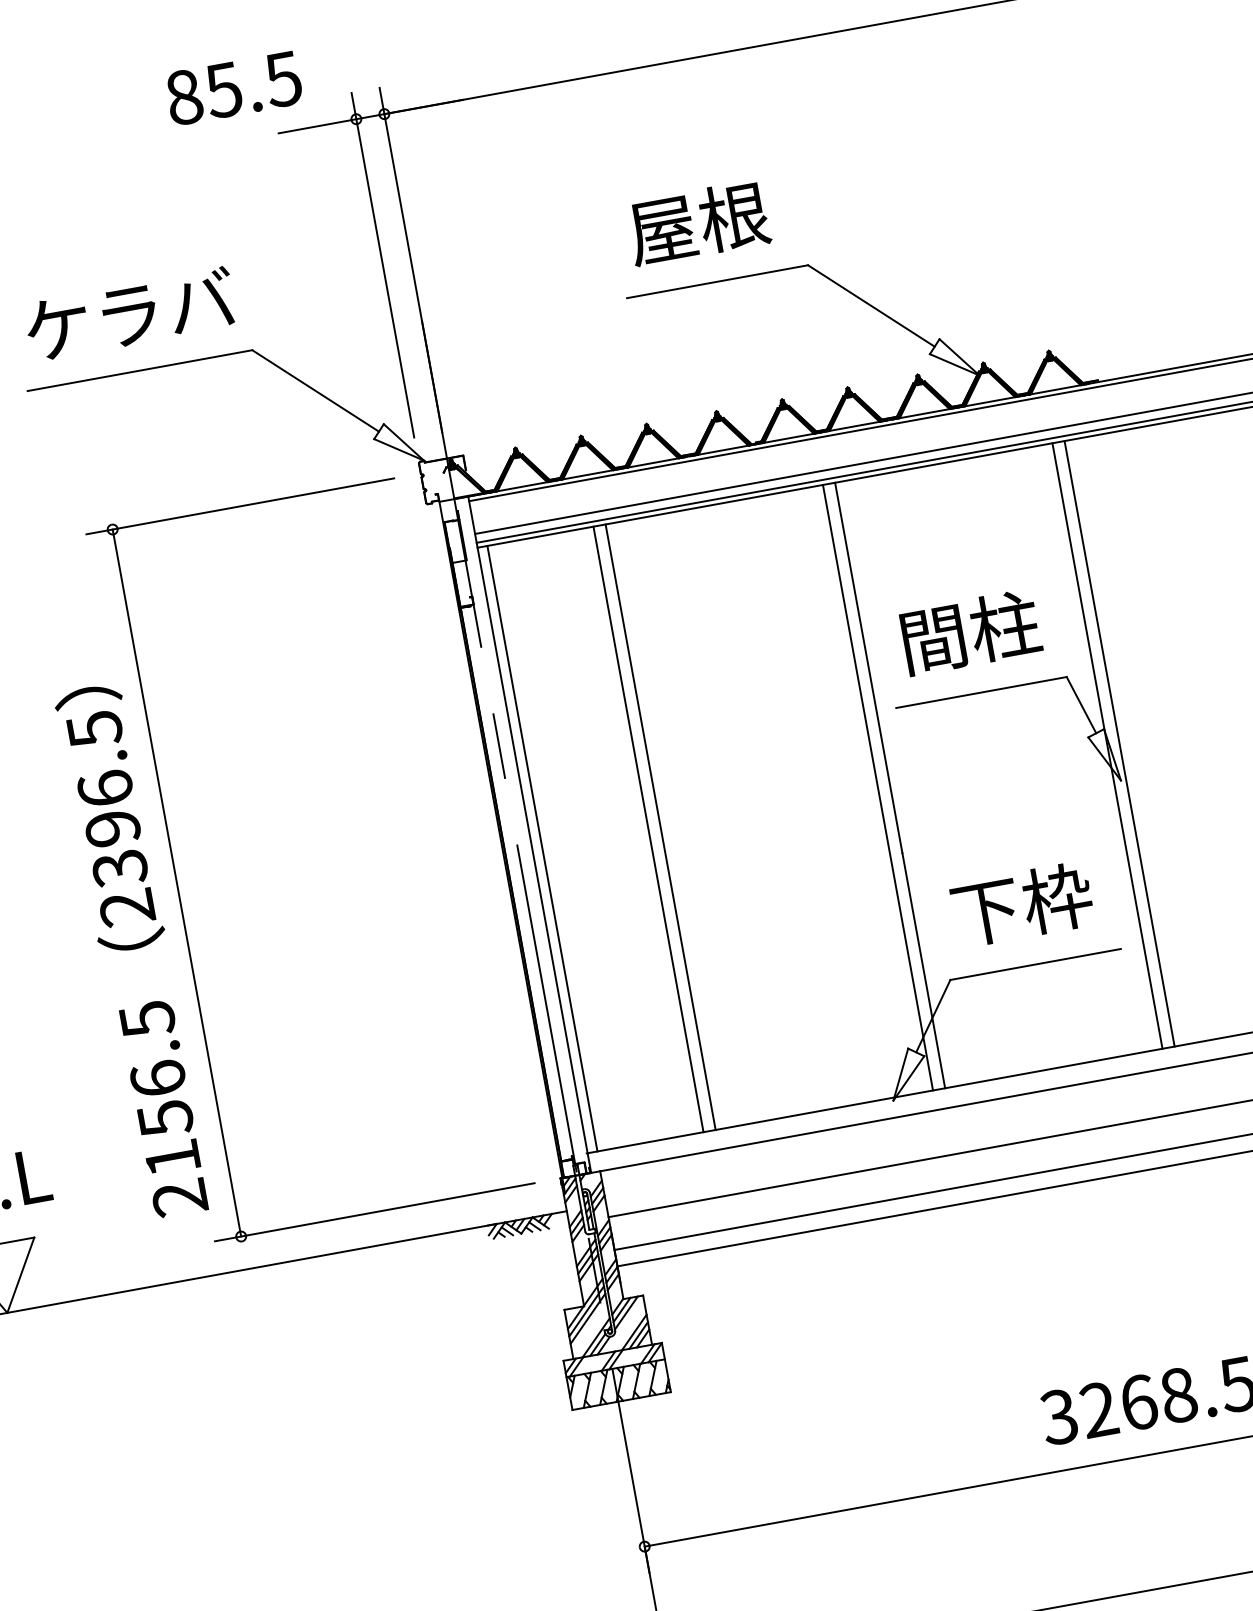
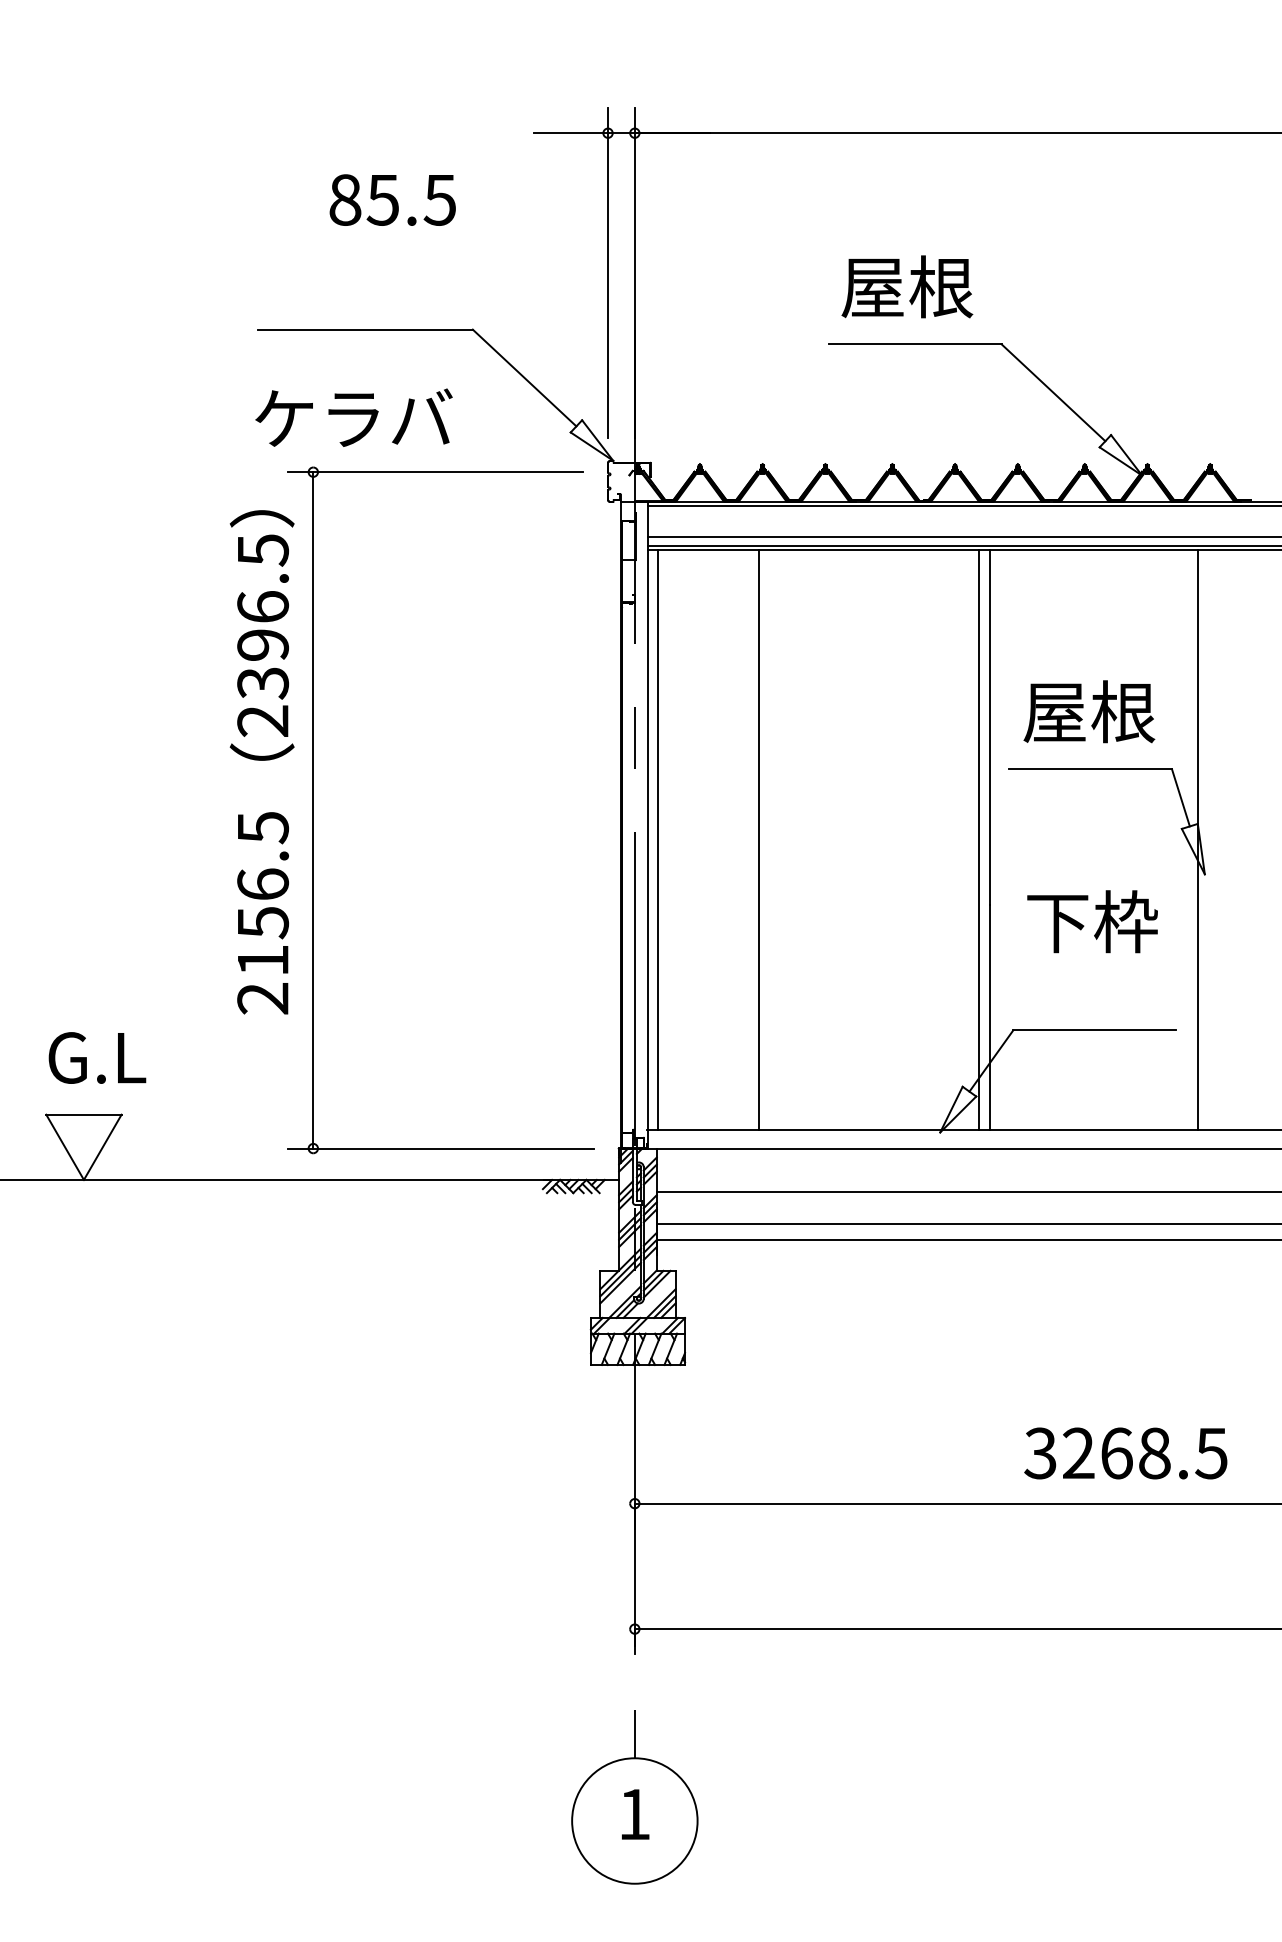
text: (233, 87) -> (392, 199), moved
text: (129, 314) -> (353, 417), moved
text: (969, 632) -> (1089, 711), 間柱 -> 屋根
line: (1119, 743) -> (1209, 839), removed
line: (660, 826) -> (770, 839), removed
text: (1022, 904) -> (1092, 921), moved
text: (133, 951) -> (261, 762), moved

